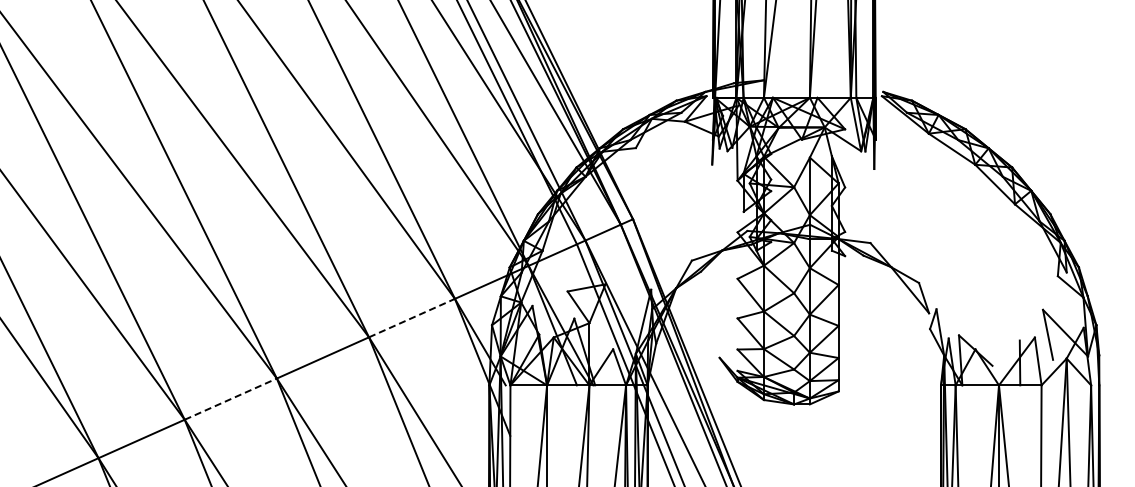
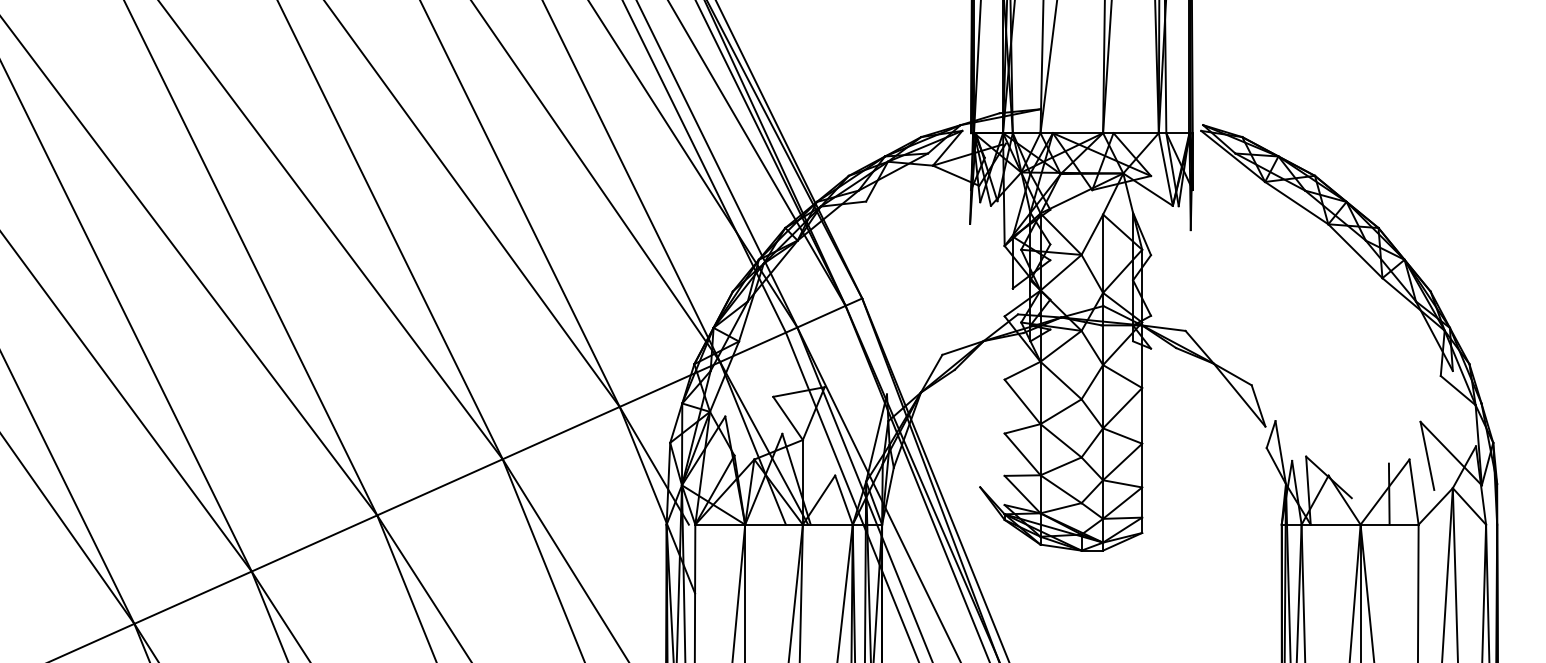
line: (412, 317) -> (561, 432), dashed -> solid
line: (231, 398) -> (315, 542), dashed -> solid

